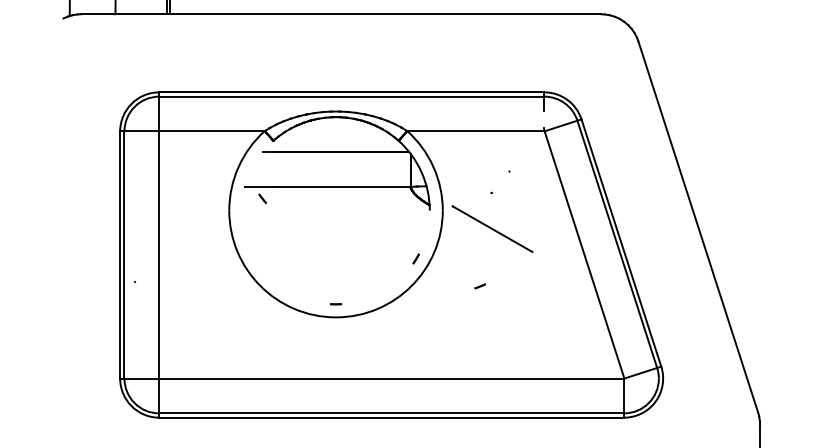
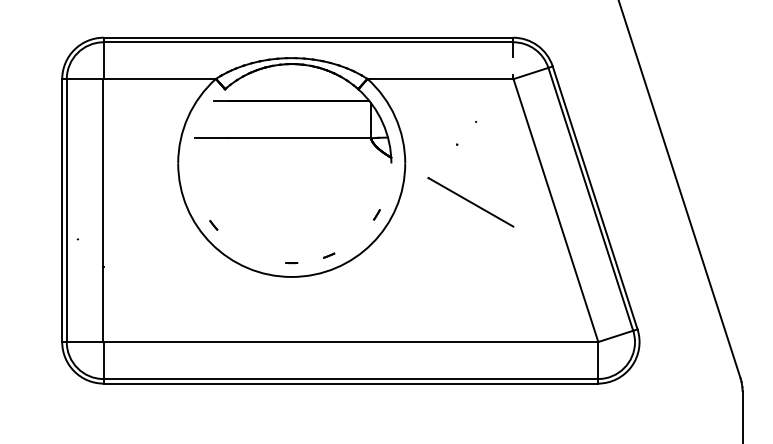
part: (262, 198) -> (213, 225), moved
line: (492, 228) -> (470, 201), moved
part: (479, 286) -> (328, 255), moved

